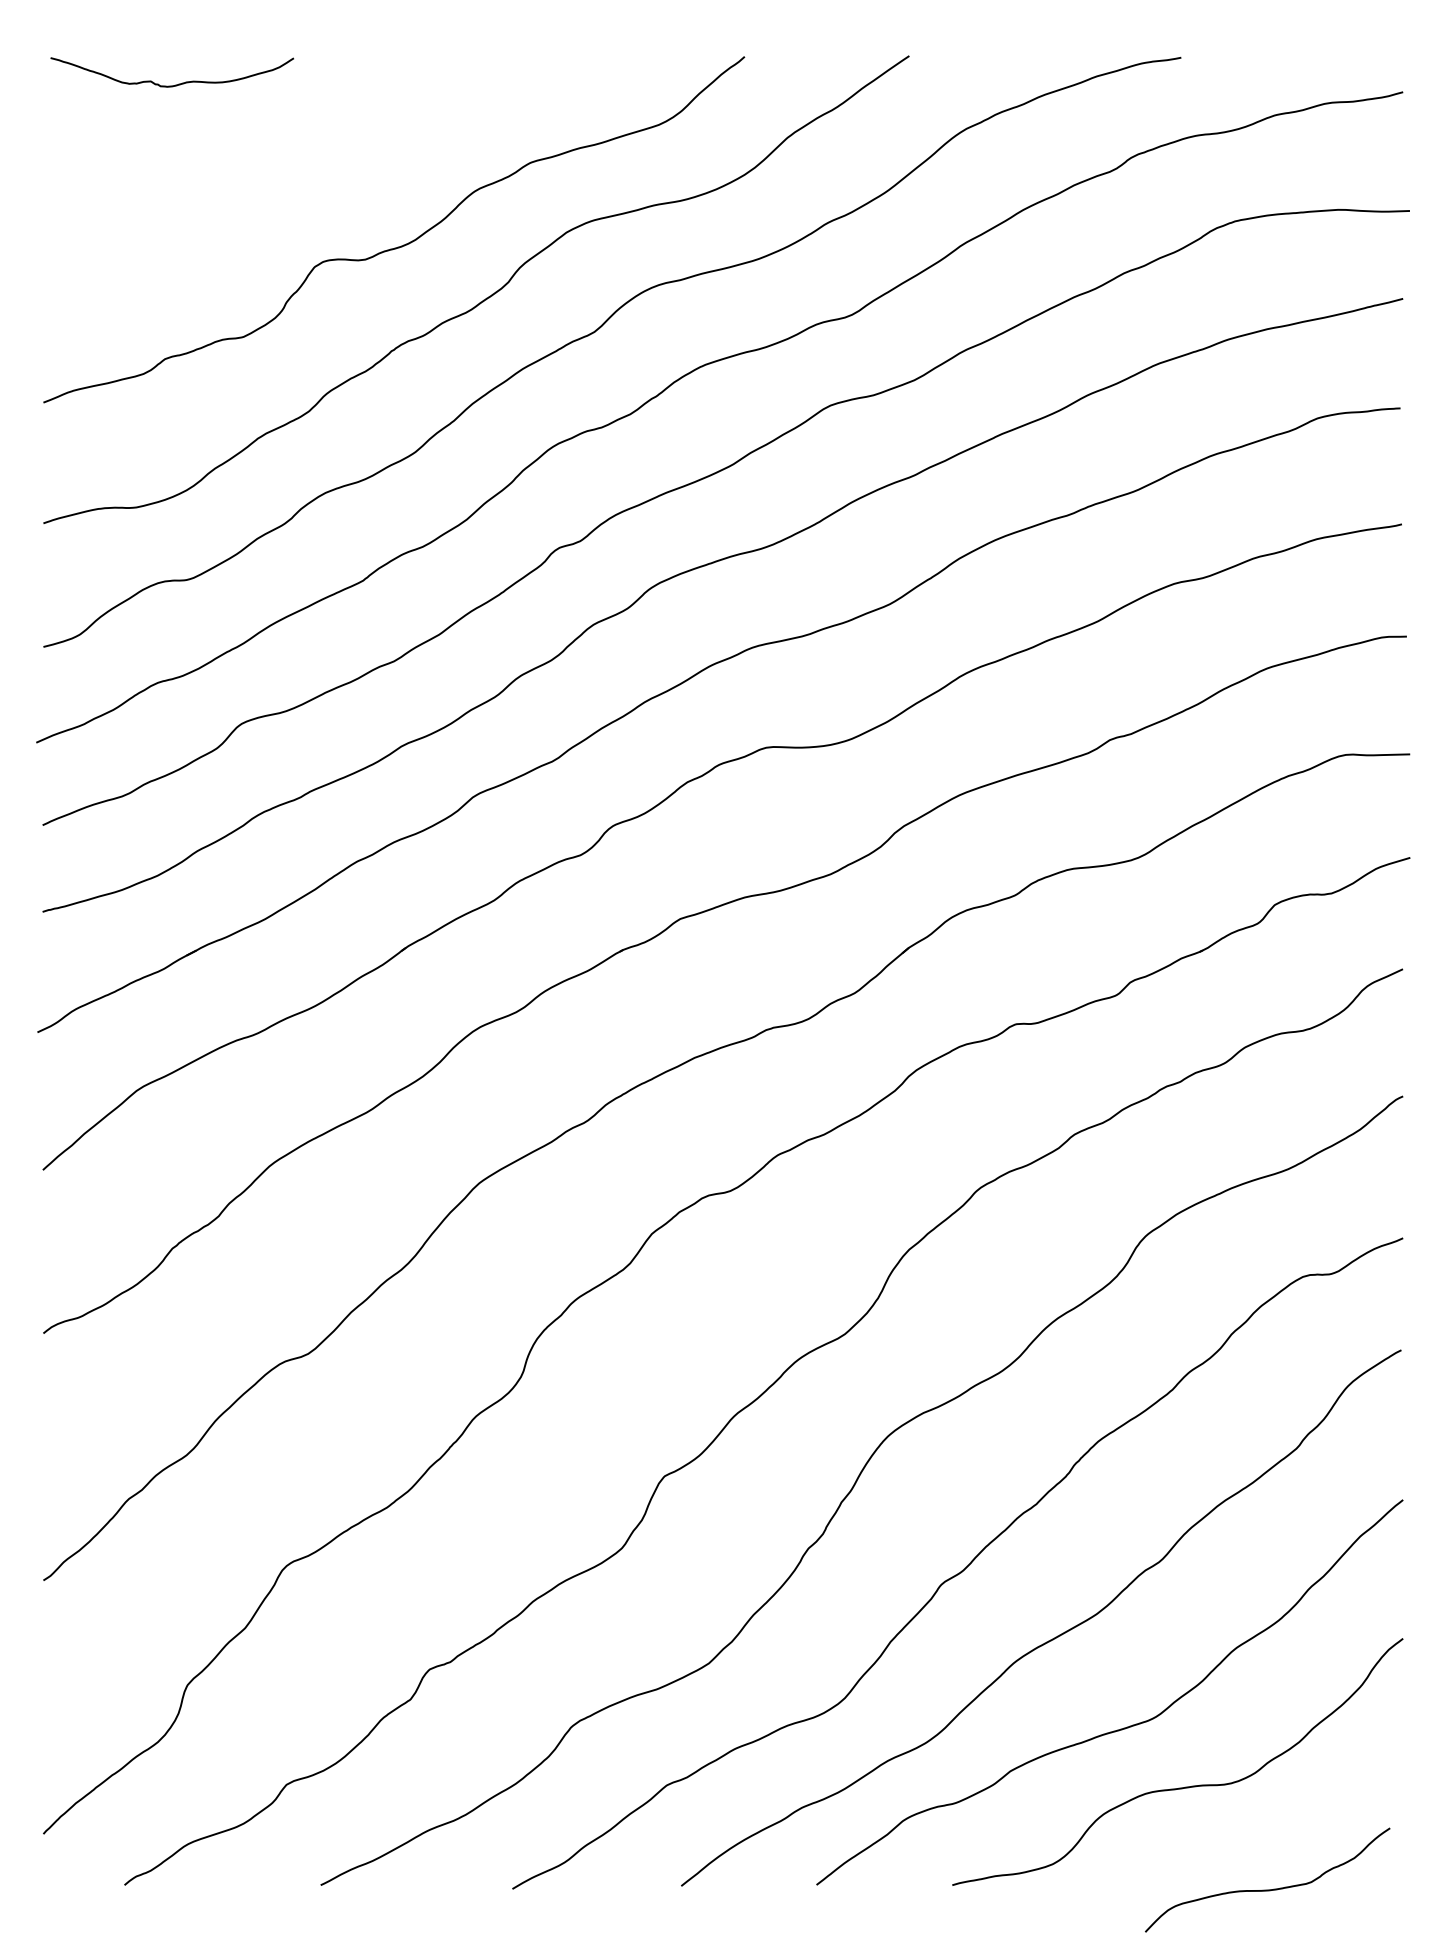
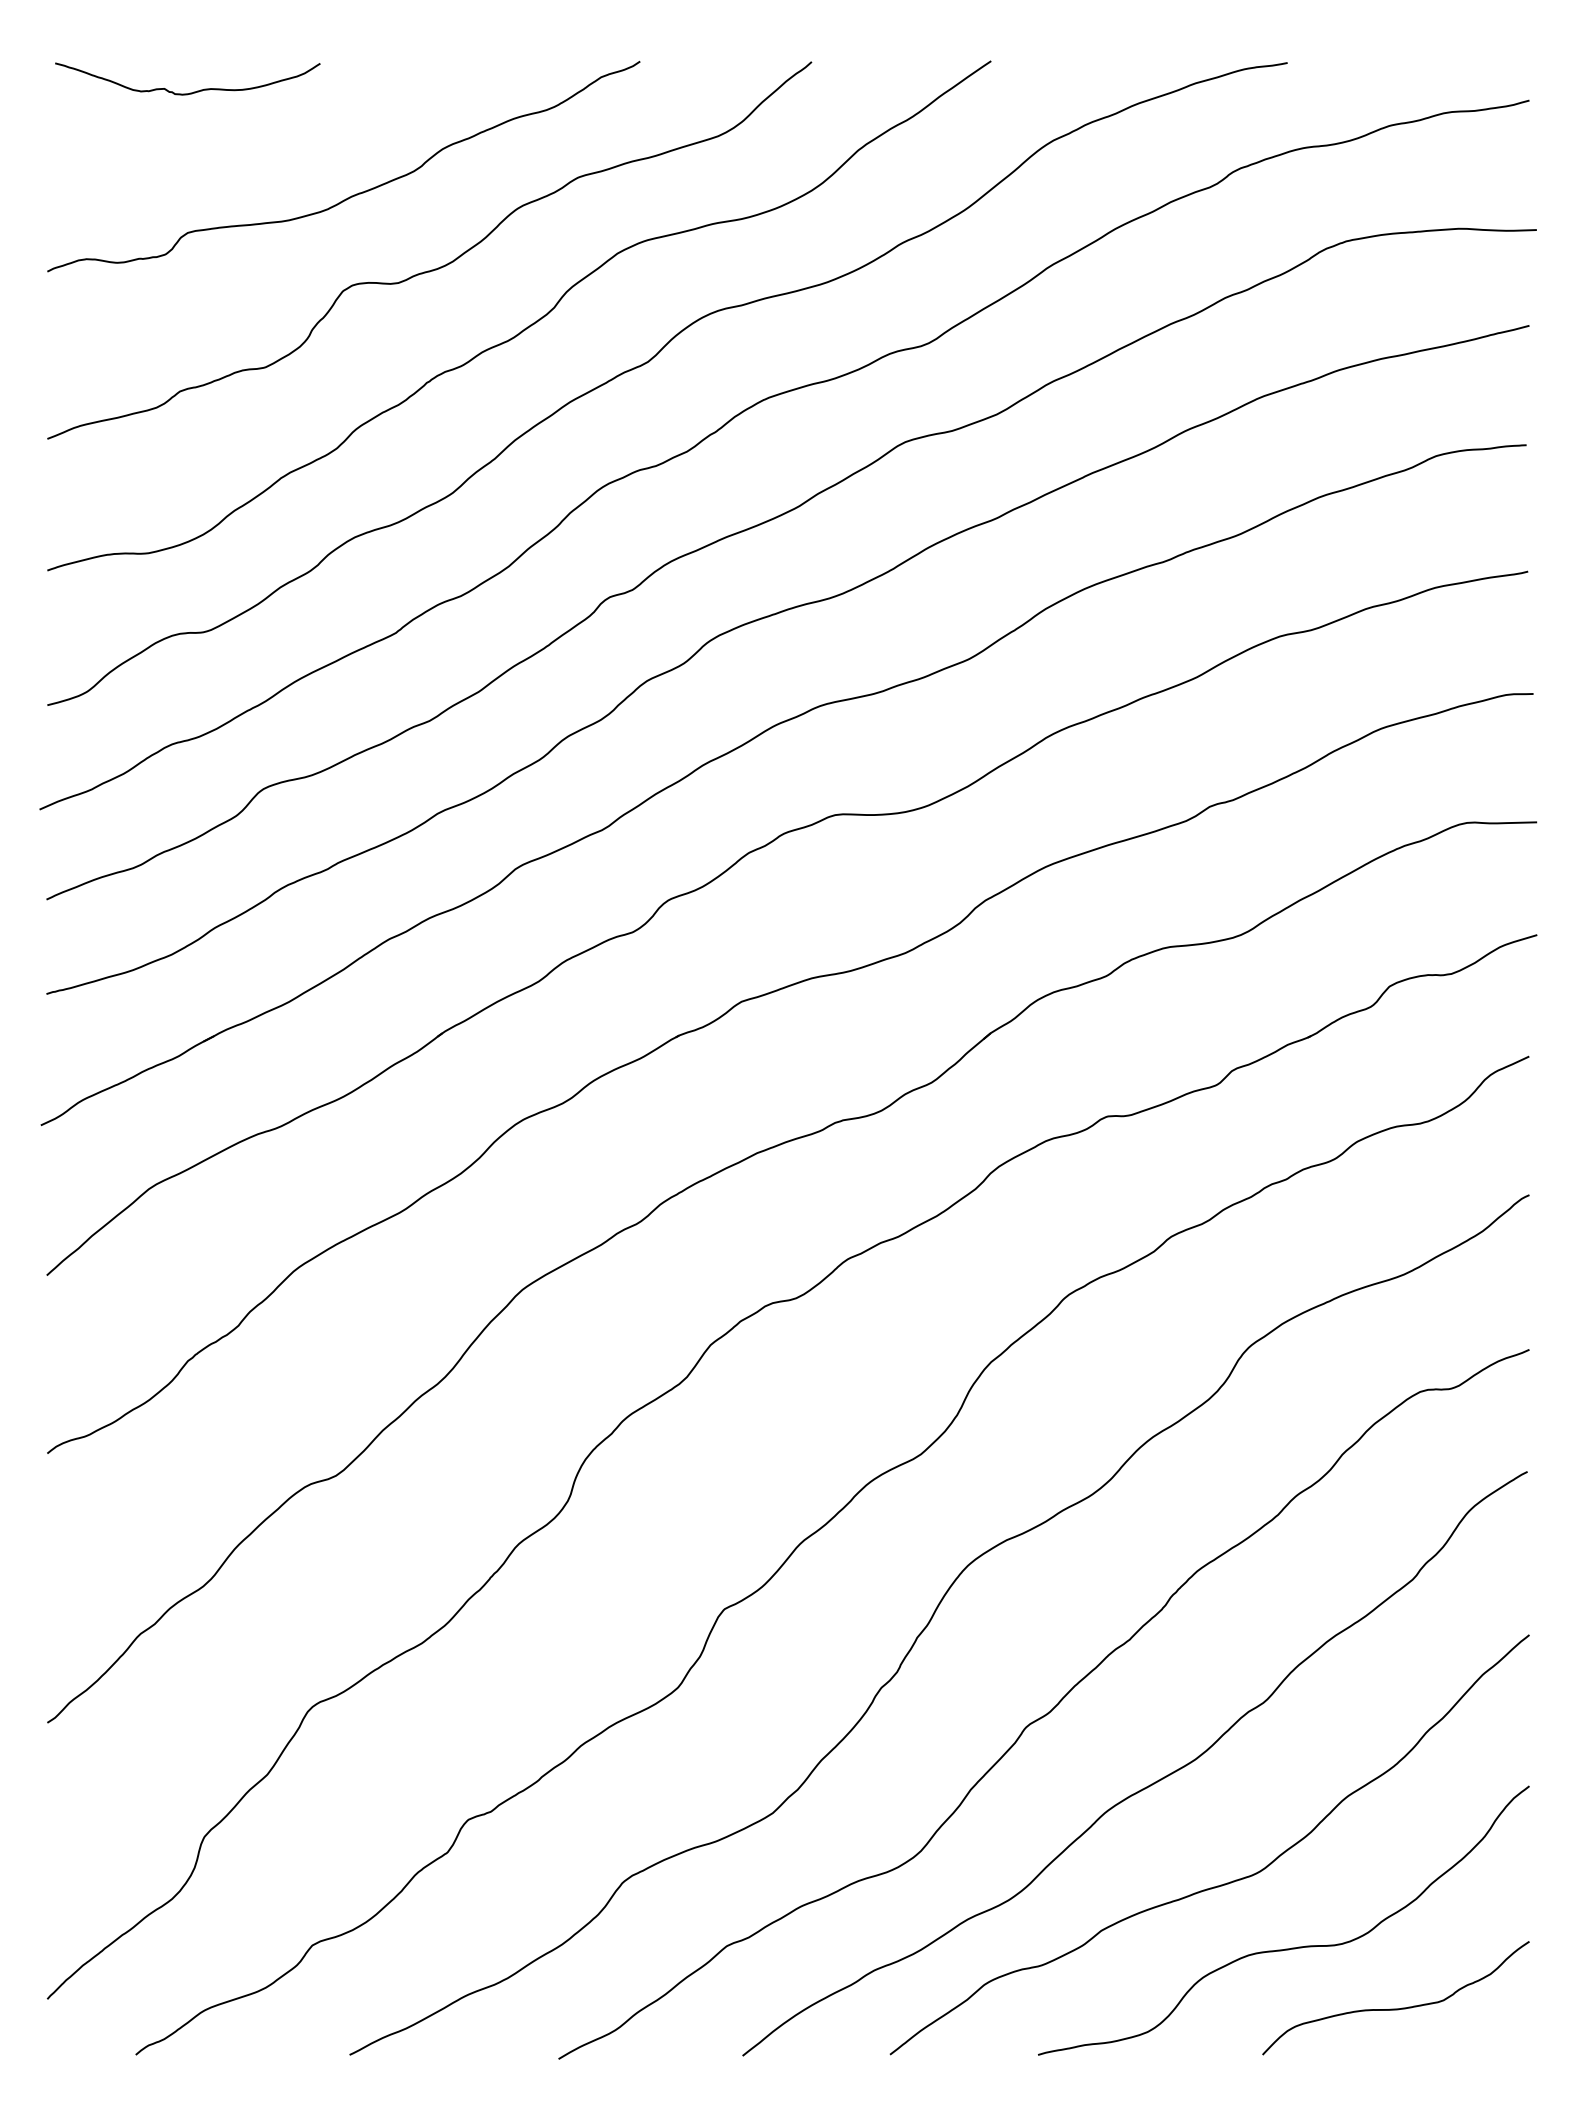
curve: (326, 177) -> (355, 193), added
curve: (1267, 1889) -> (1395, 2008), moved

